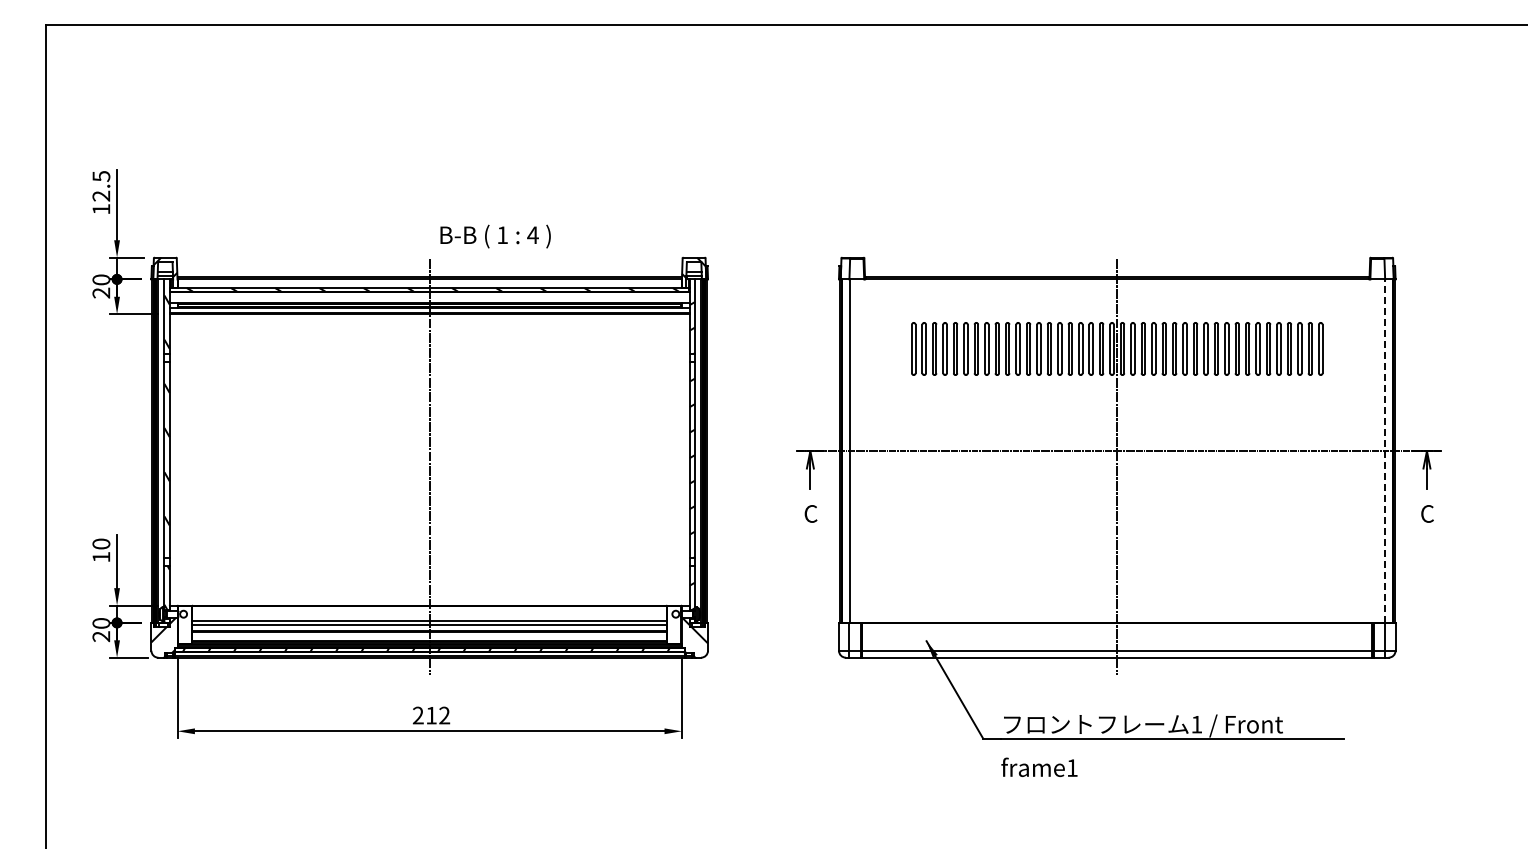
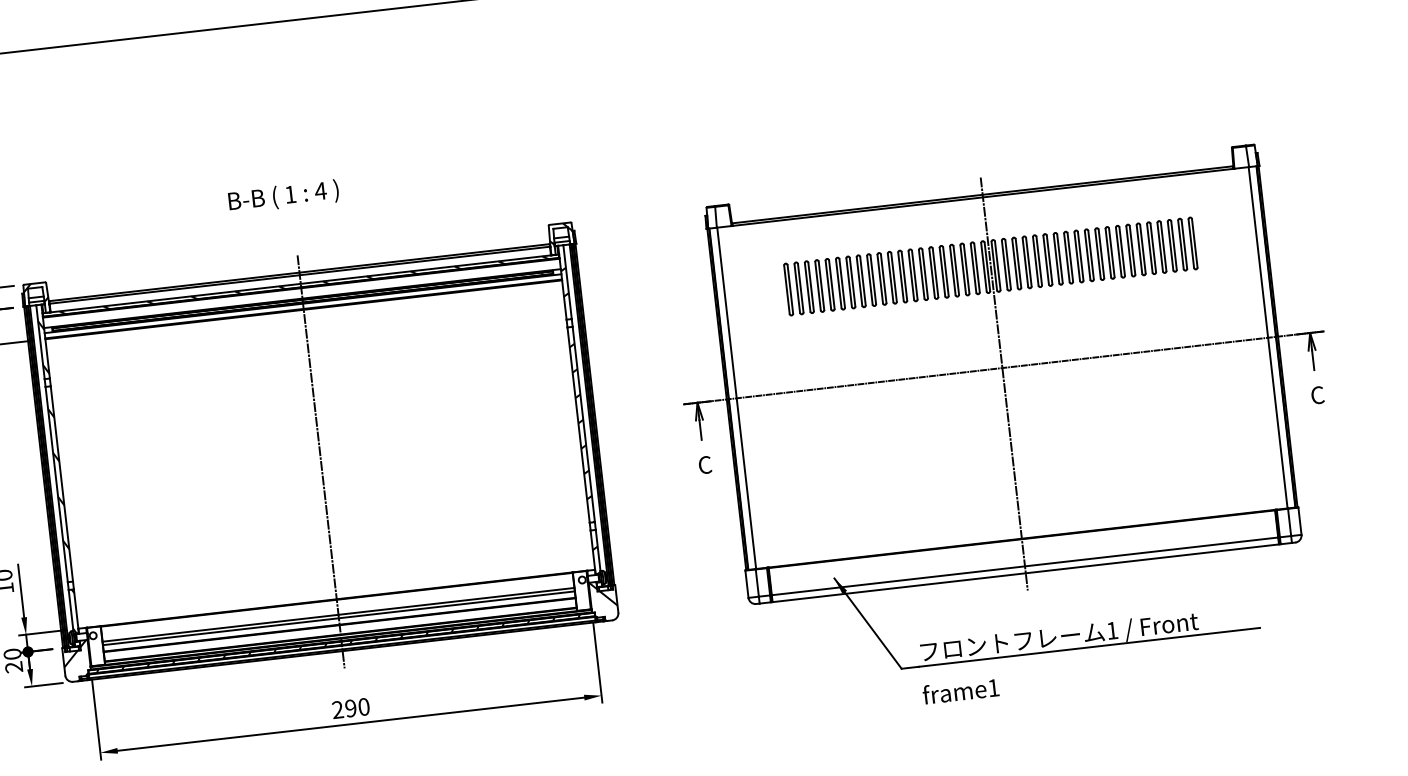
text: (495, 236) -> (283, 196), moved
line: (1384, 451) -> (1267, 338), dashed -> solid
text: (438, 715) -> (357, 707), 212 -> 290

